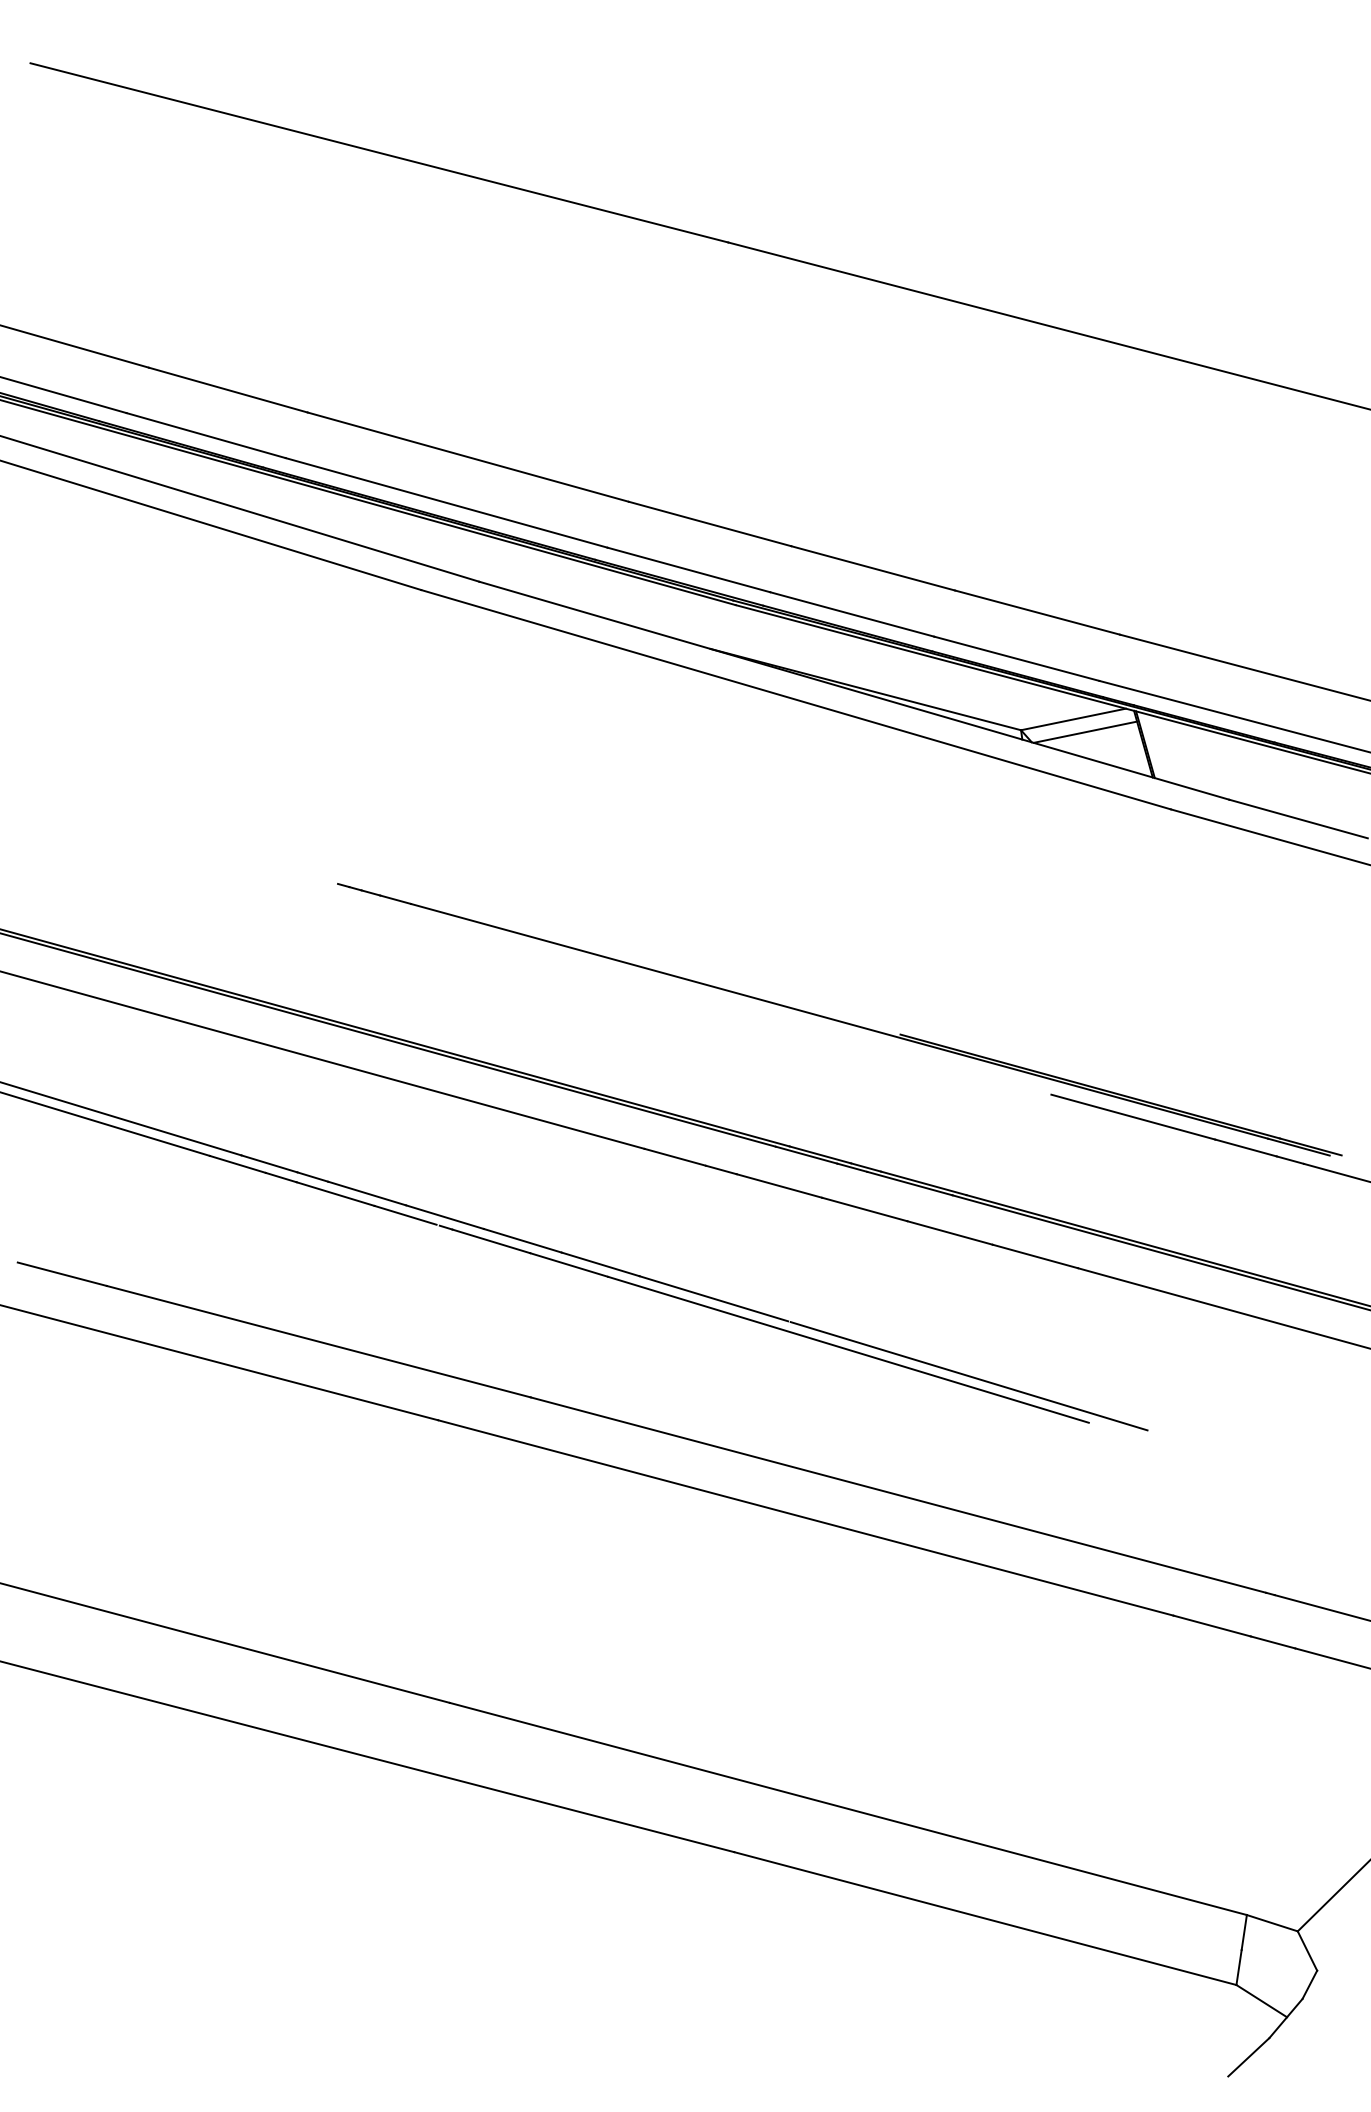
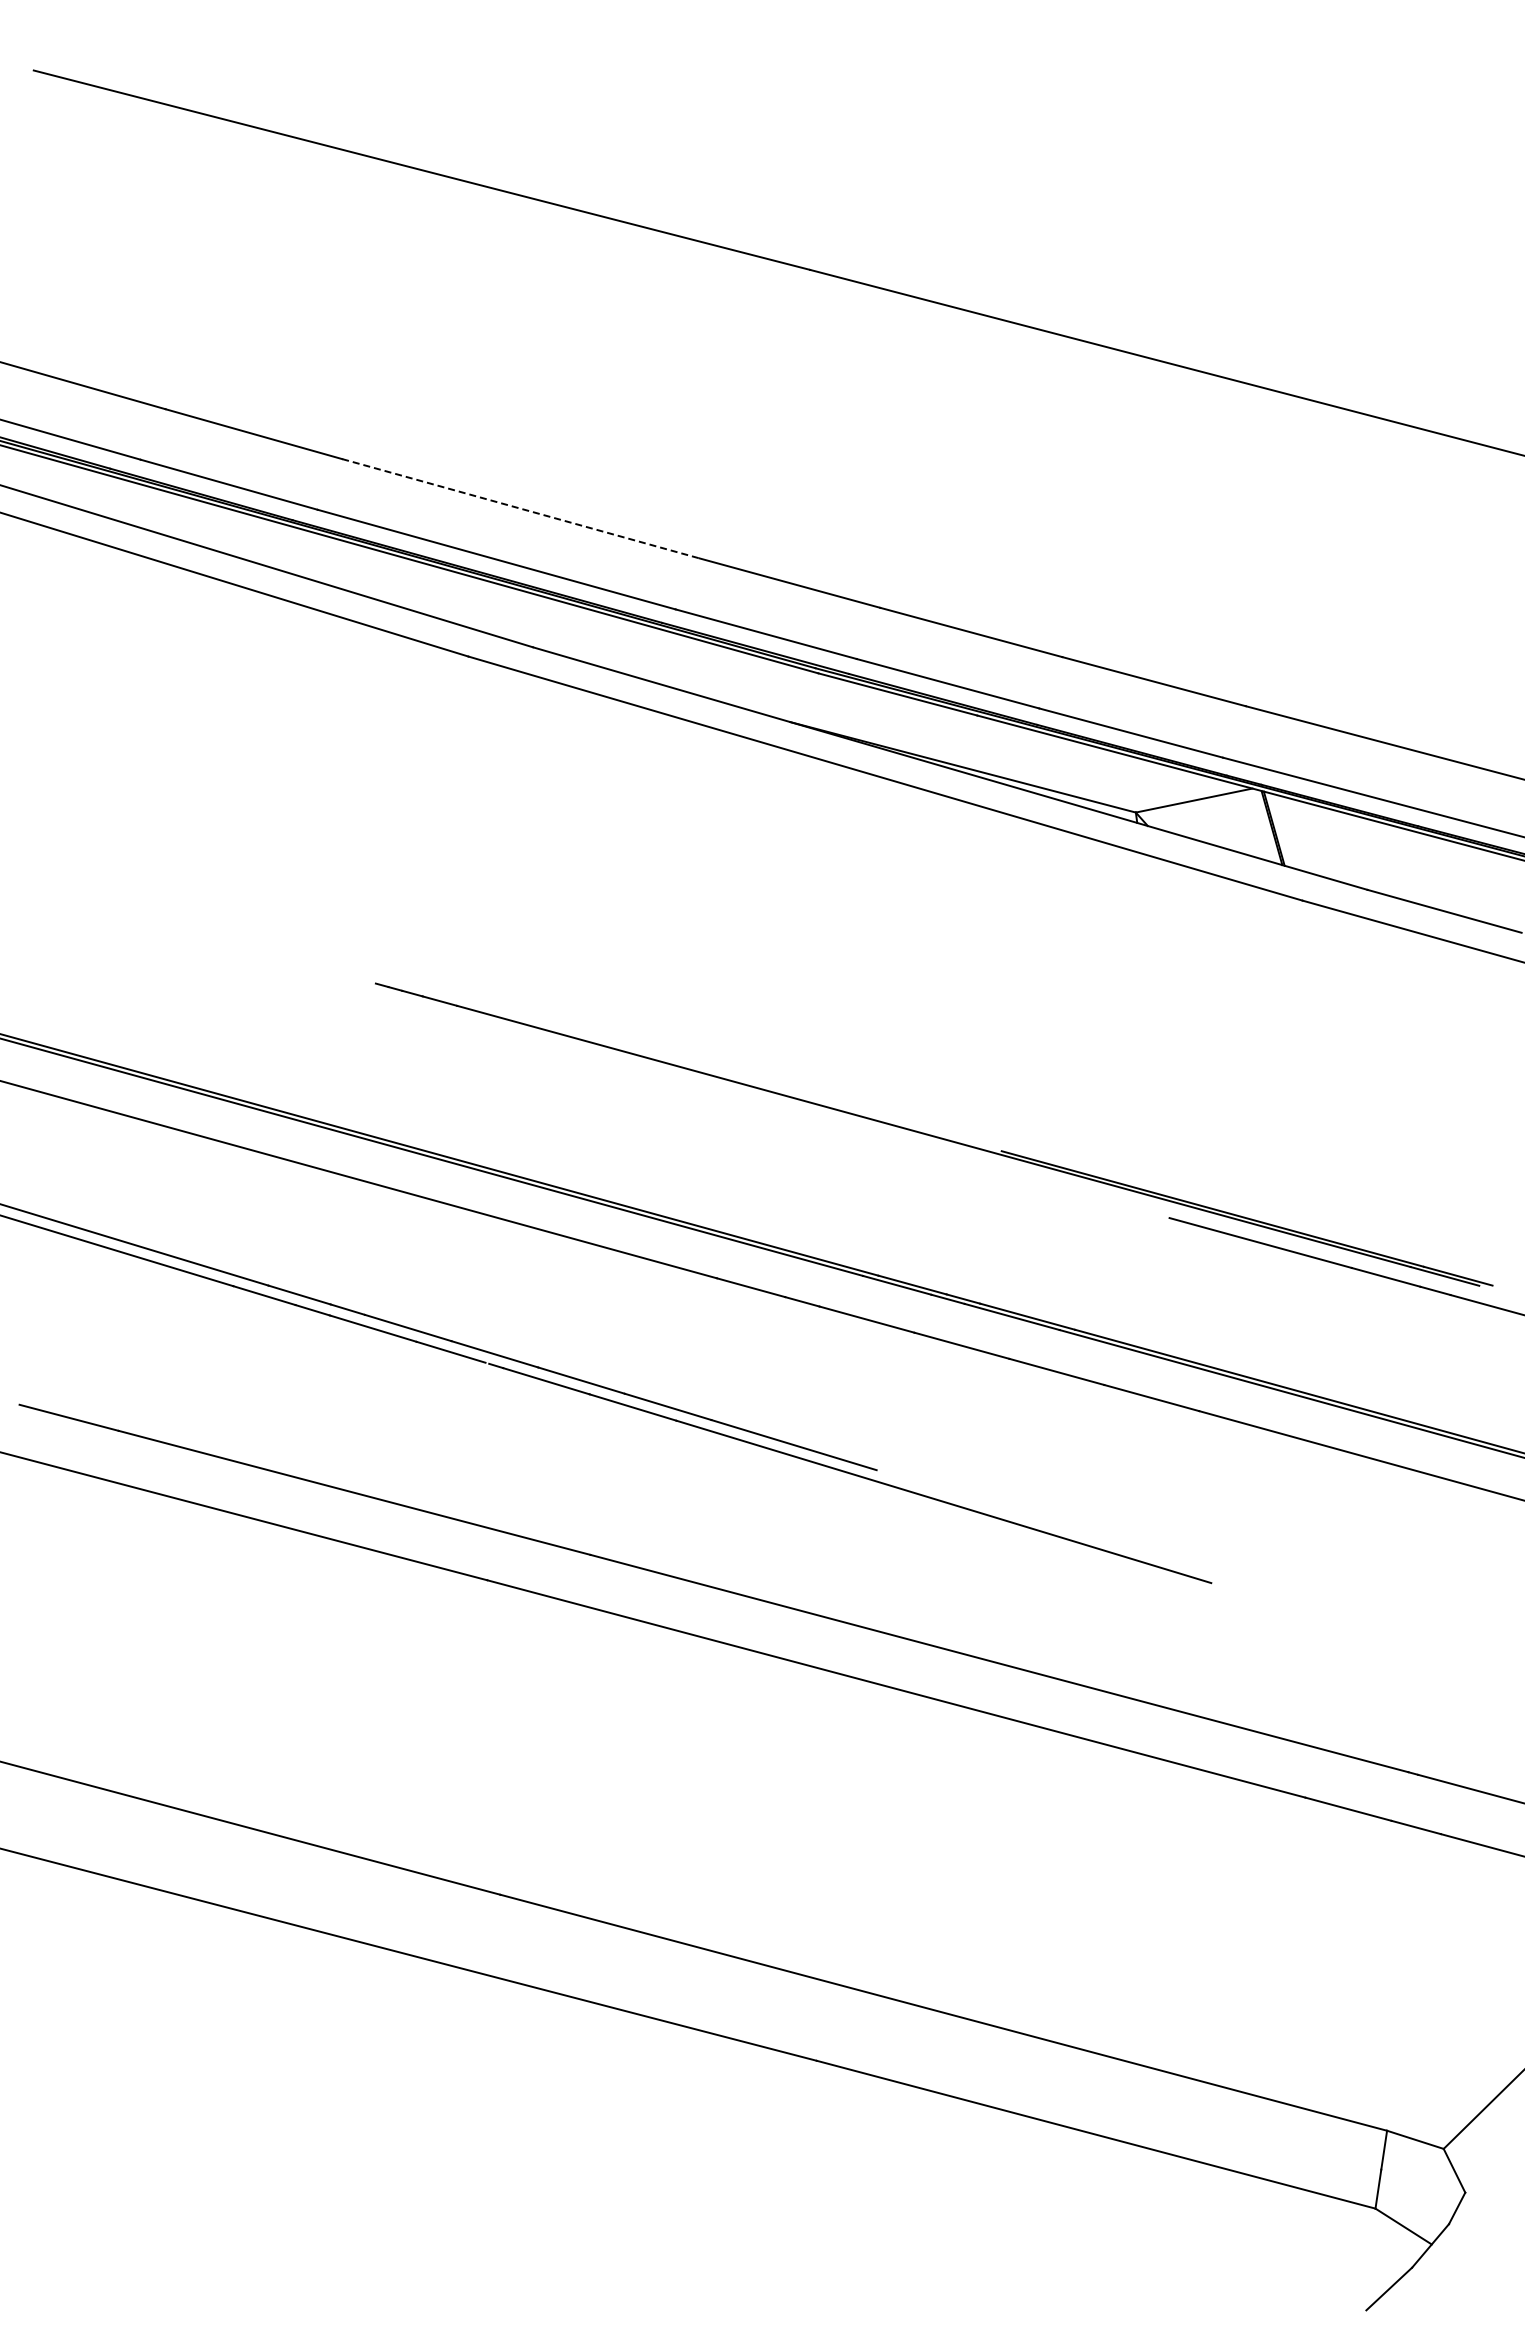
line: (468, 456) -> (521, 508), solid -> dashed
line: (1084, 731) -> (1206, 814), removed
line: (968, 1376) -> (1077, 1531), removed

